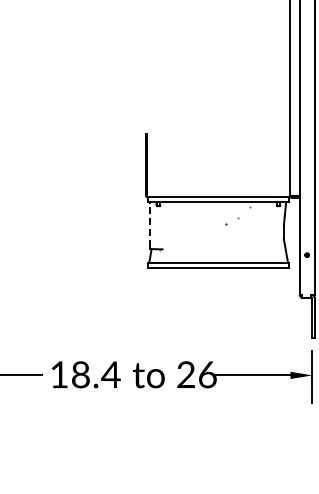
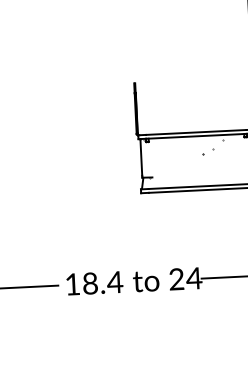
line: (150, 224) -> (141, 157), dashed -> solid
text: (207, 374) -> (194, 278), 26 -> 24

